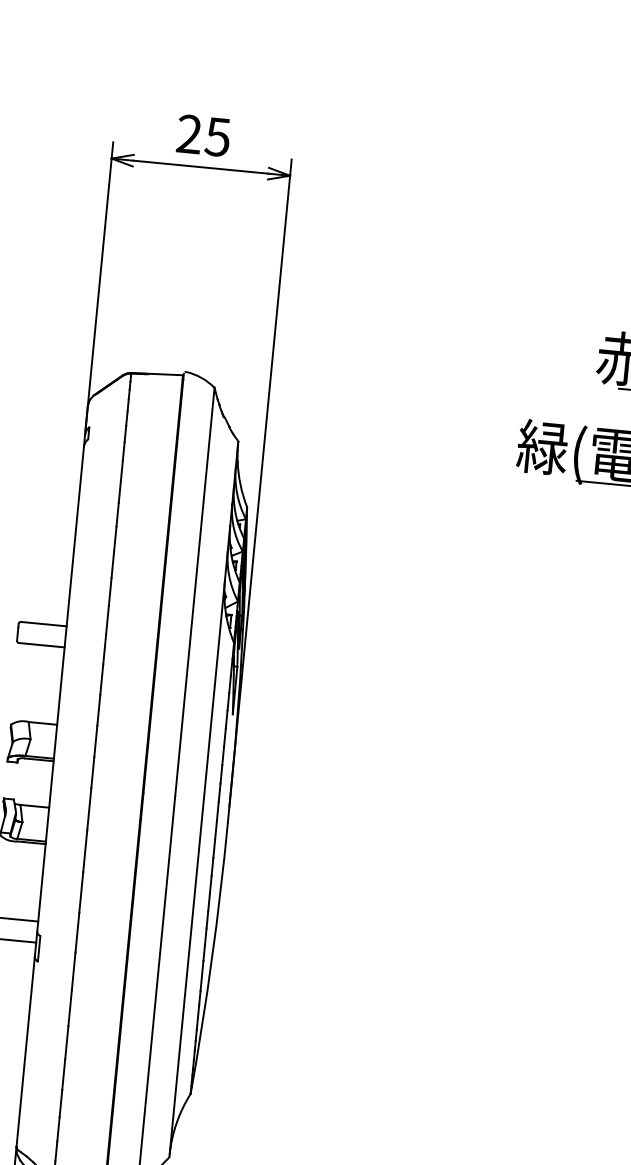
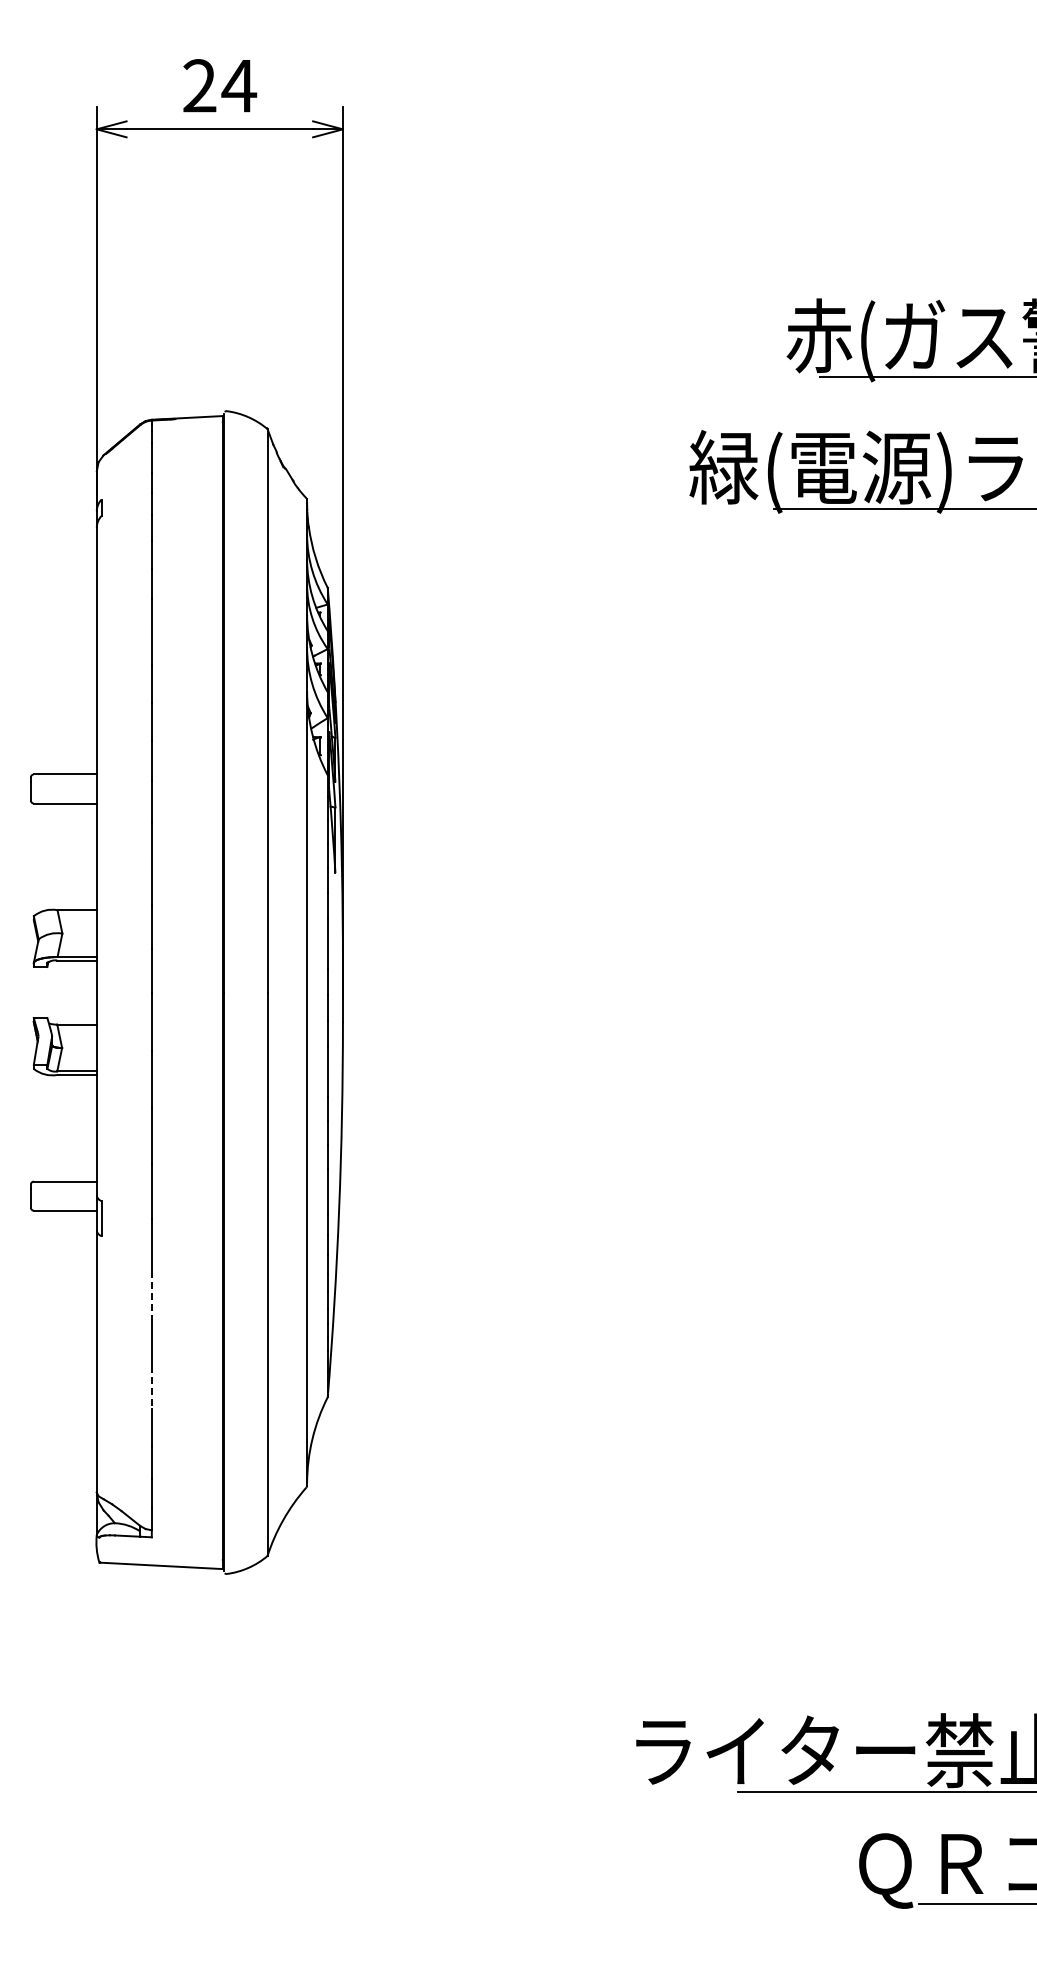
text: (218, 137) -> (239, 86), 25 -> 24
line: (69, 1007) -> (151, 1295), solid -> dashed
line: (63, 1074) -> (151, 1387), solid -> dashed

